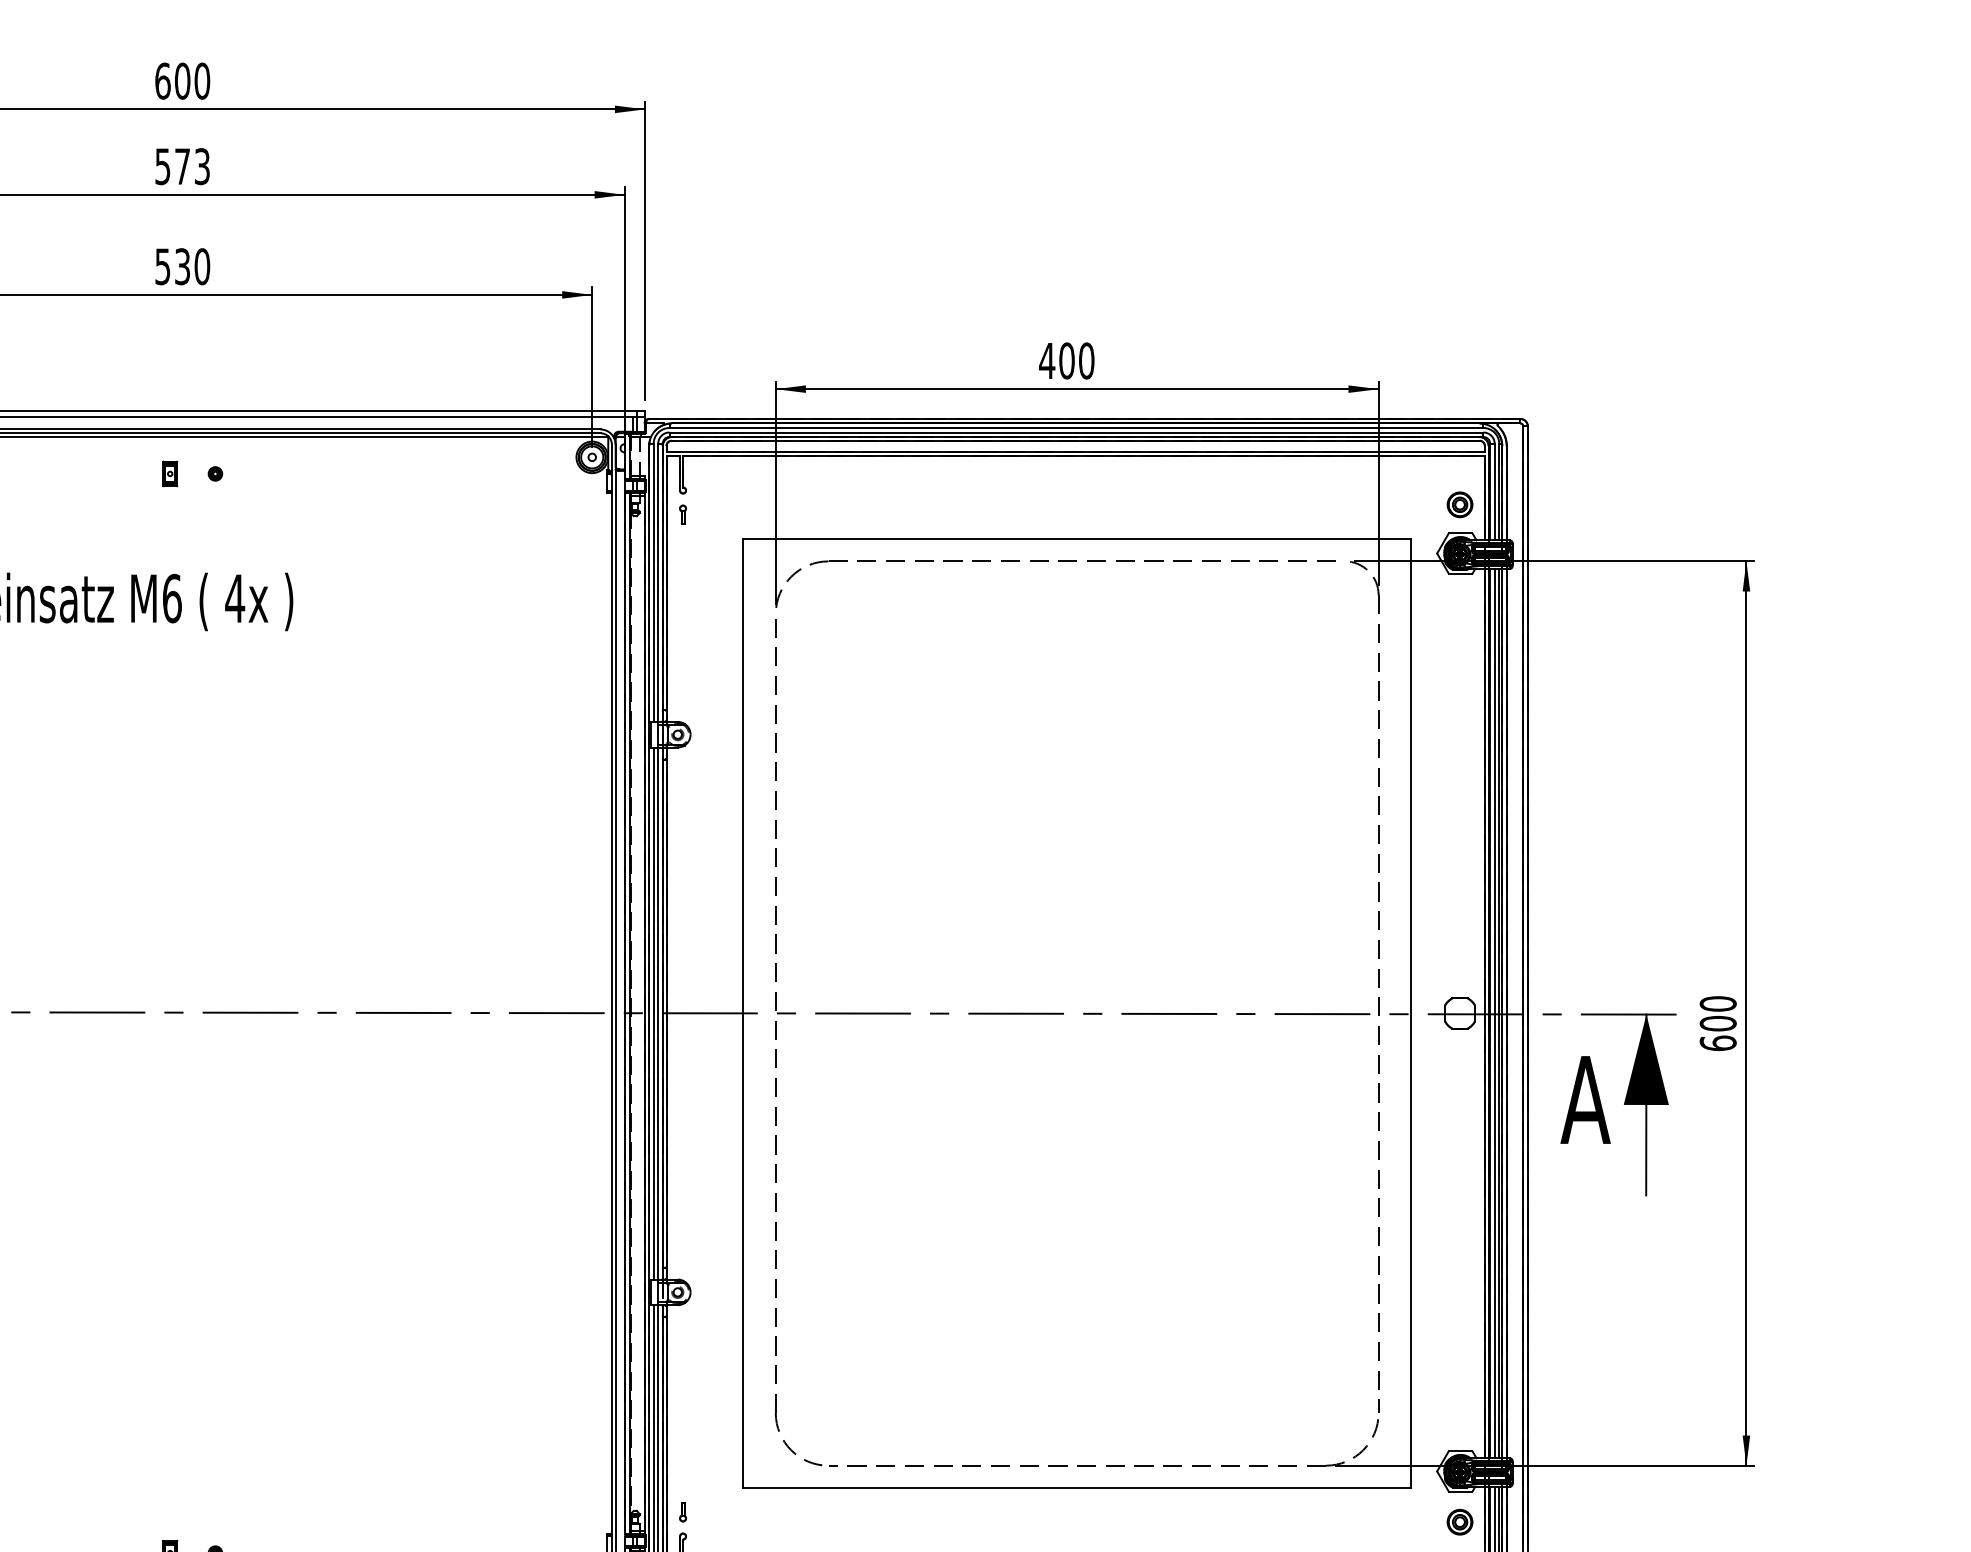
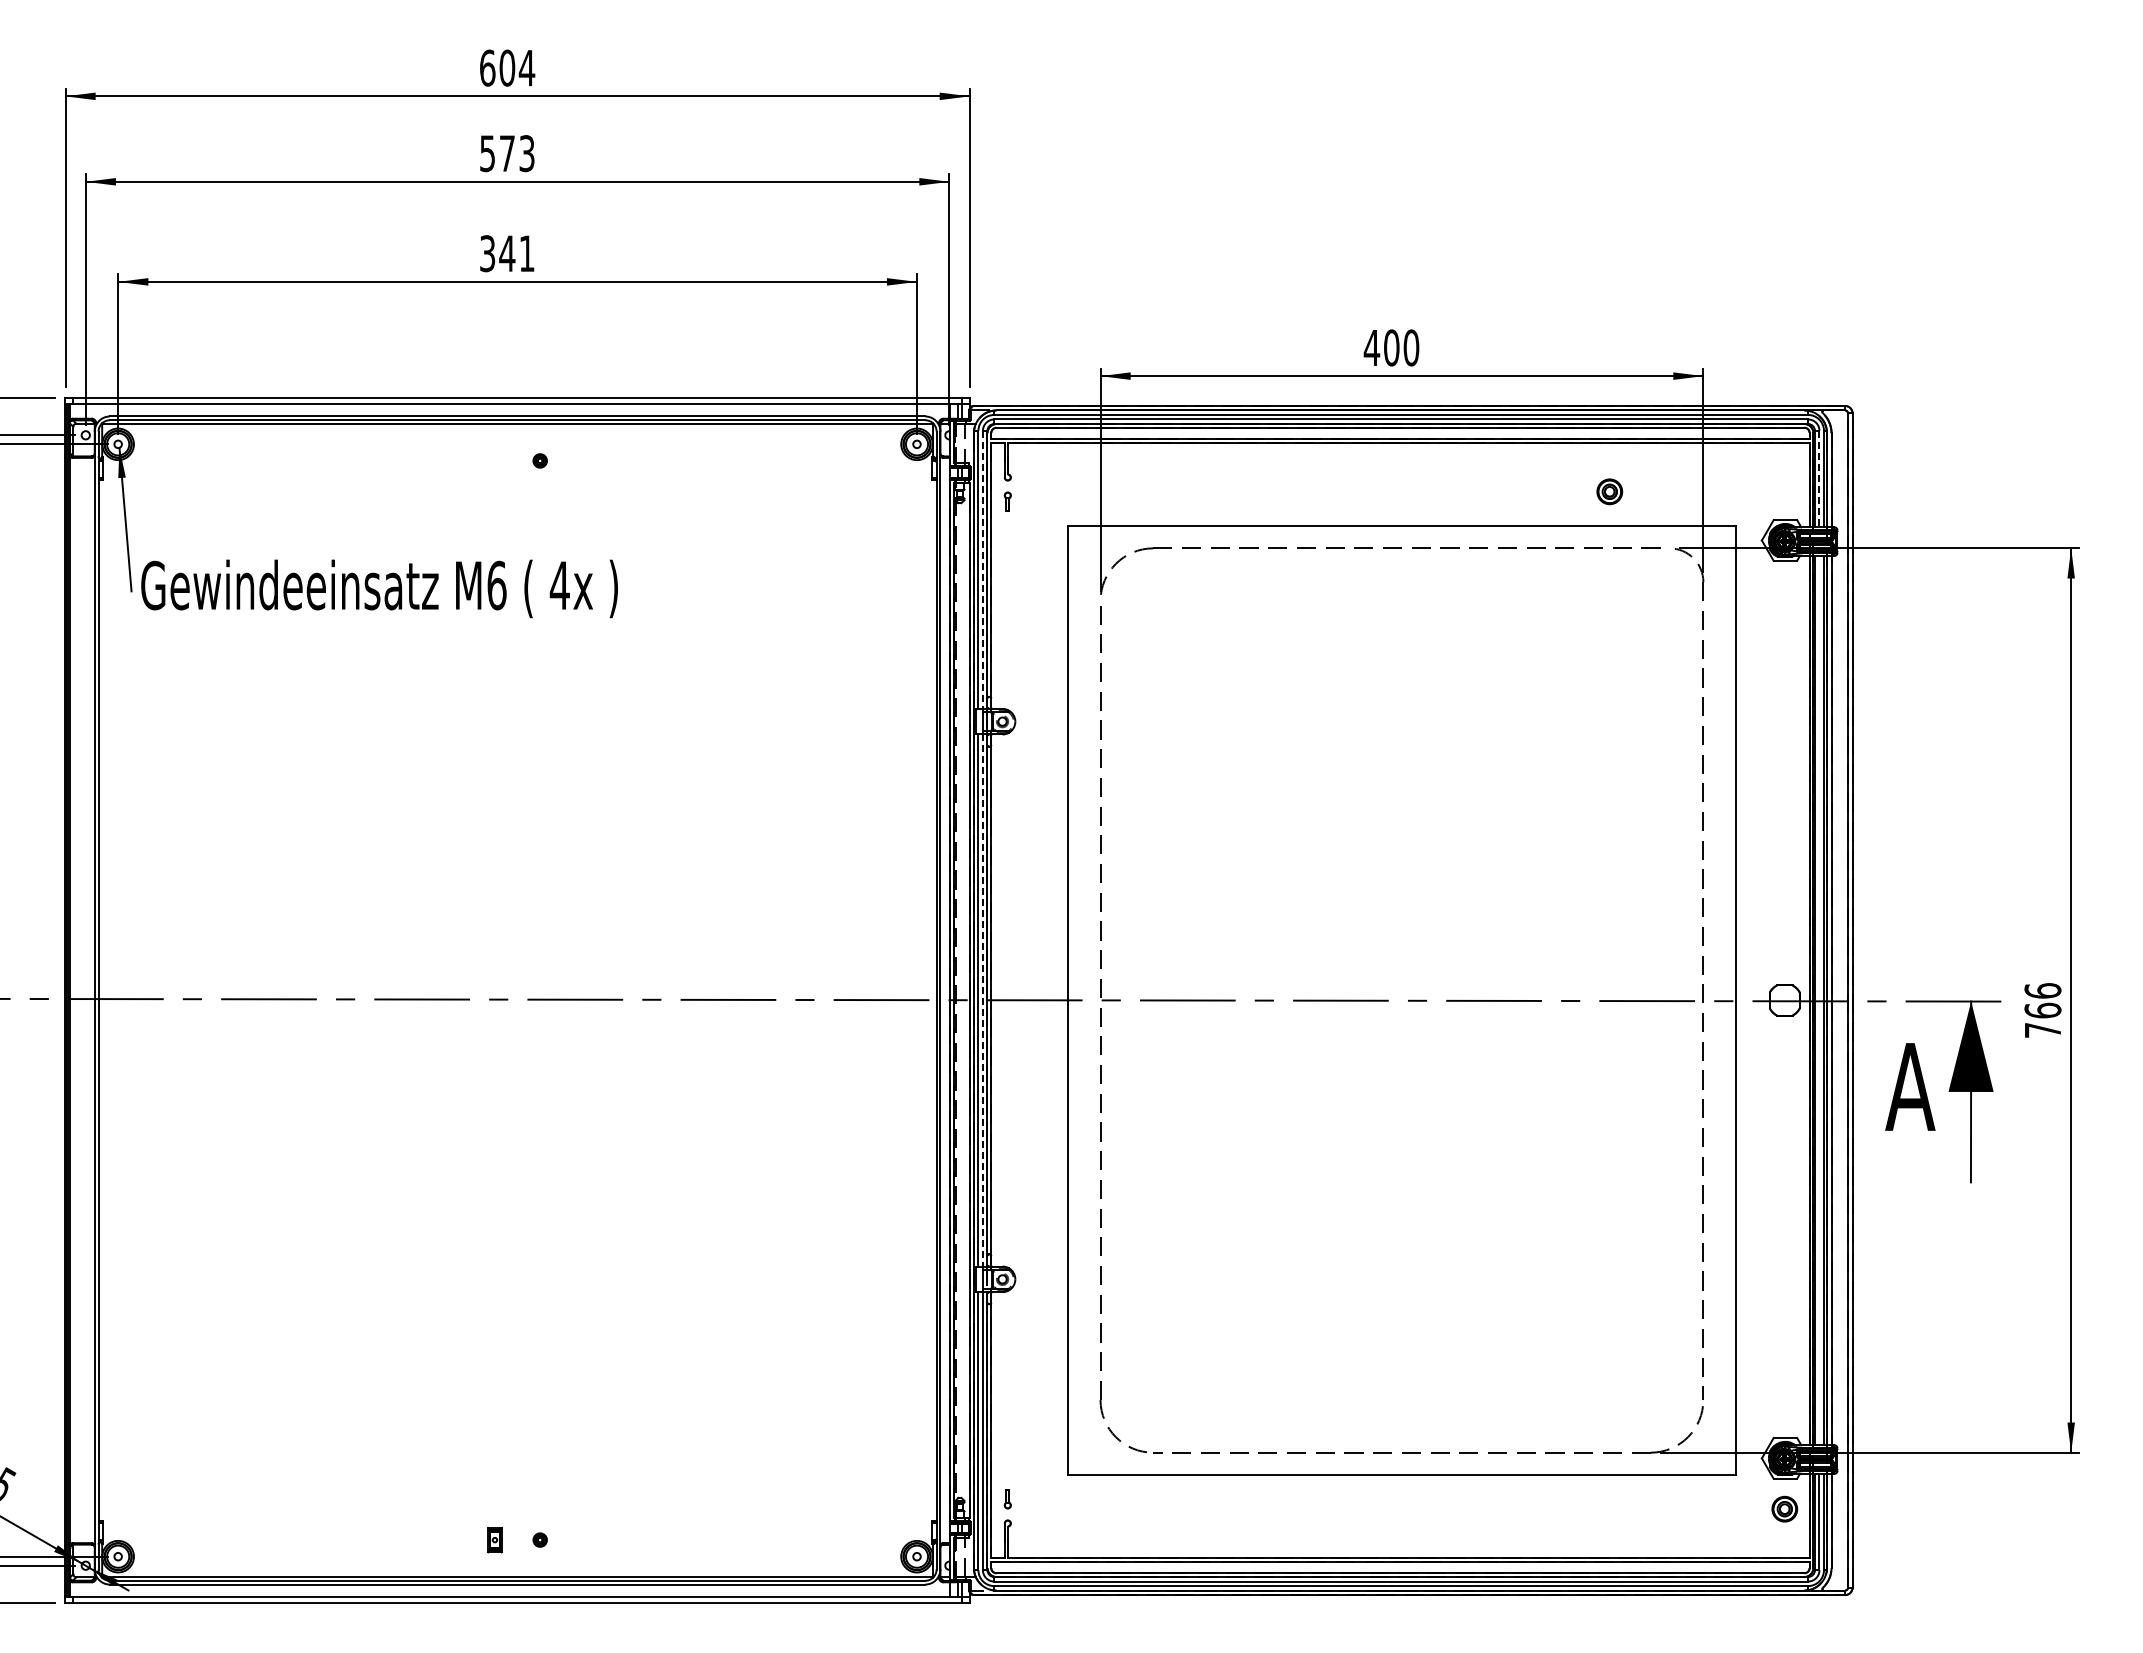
text: (201, 80) -> (526, 67), 600 -> 604
text: (182, 266) -> (507, 253), 530 -> 341
part: (169, 473) -> (494, 460), removed
line: (1494, 492) -> (1819, 479), solid -> dashed
part: (1459, 504) -> (1609, 491), moved
line: (657, 583) -> (982, 570), solid -> dashed
line: (1494, 1013) -> (1819, 1000), removed
line: (657, 1014) -> (982, 1001), solid -> dashed
text: (1717, 1023) -> (2042, 1010), 600 -> 766

